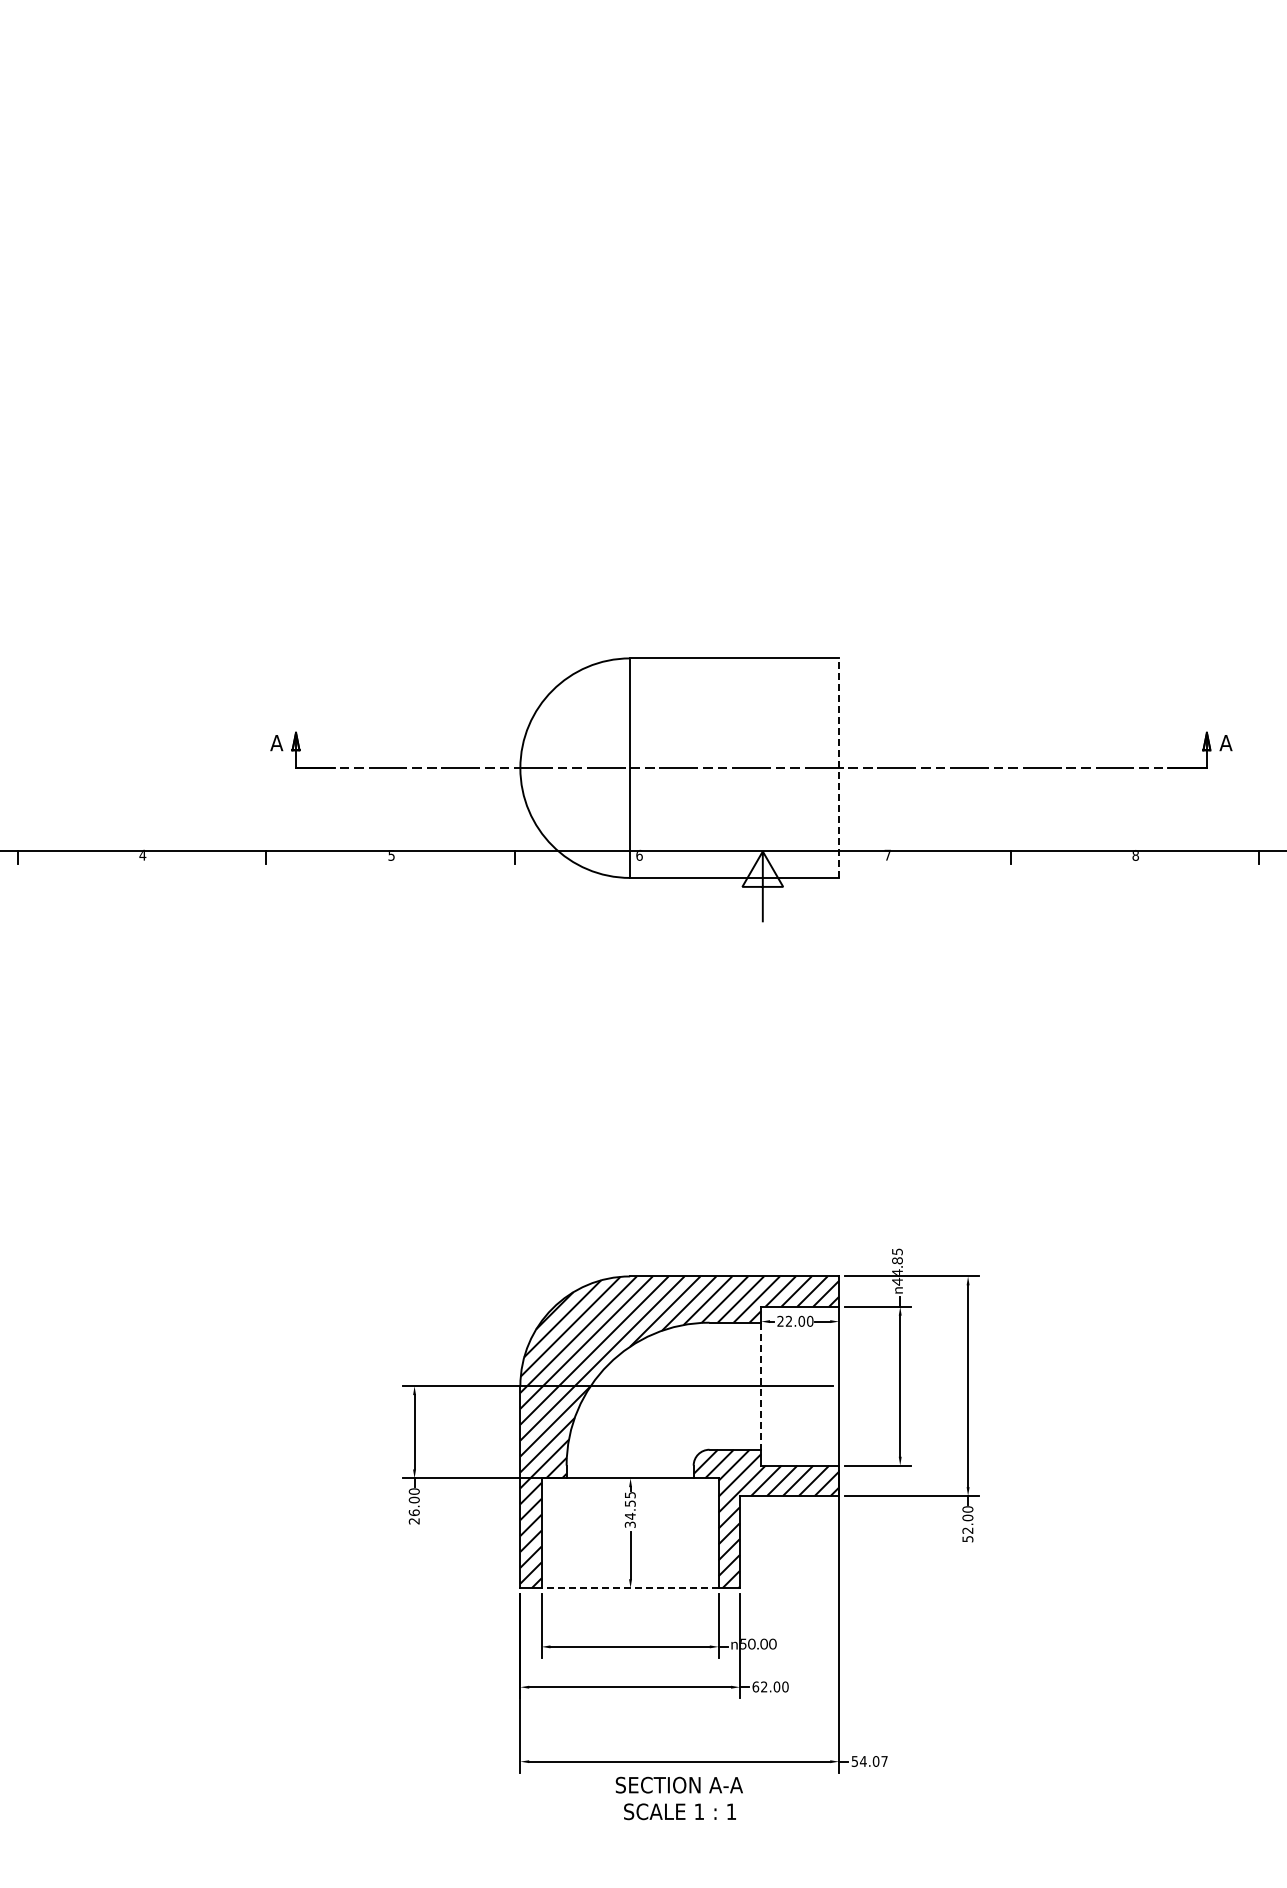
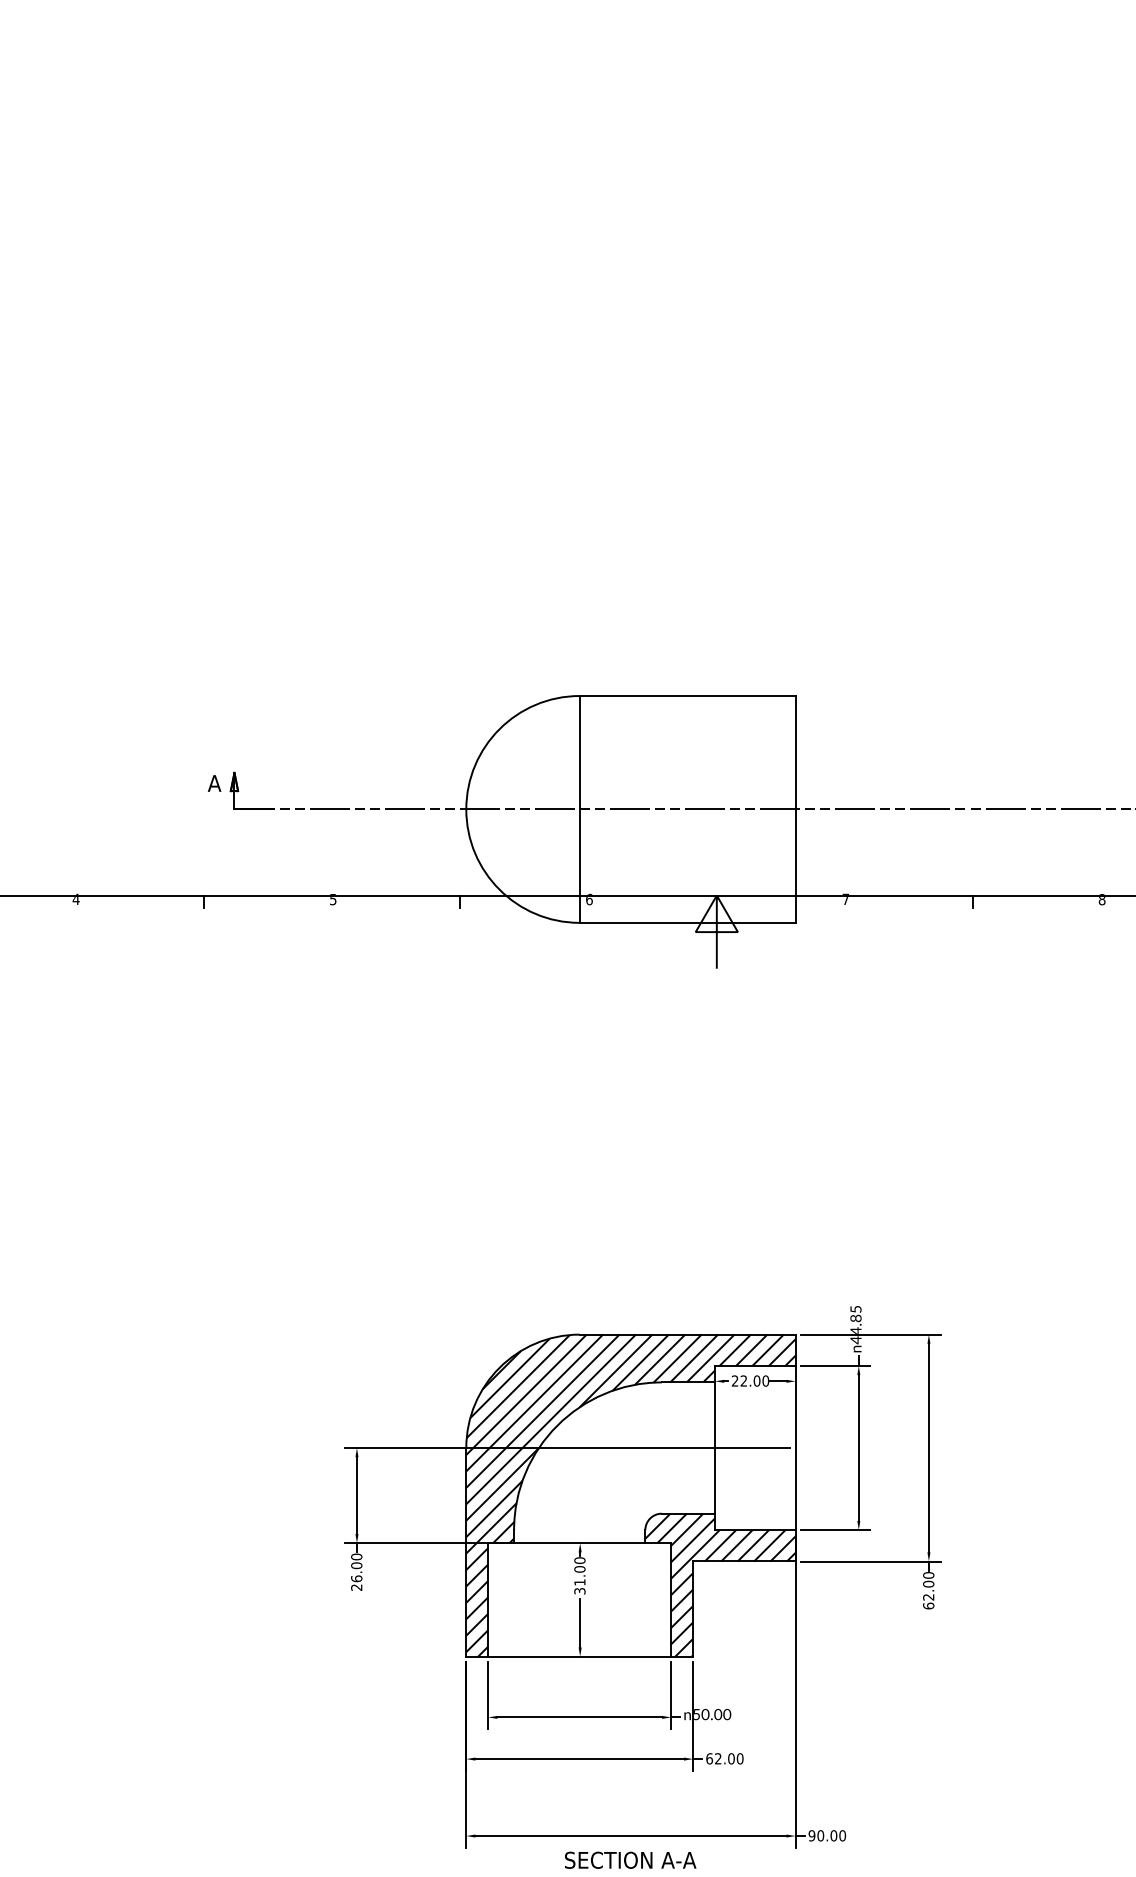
line: (839, 768) -> (796, 809), dashed -> solid
line: (761, 1386) -> (715, 1448), dashed -> solid
text: (629, 1505) -> (579, 1571), 34.55 -> 31.00
text: (967, 1538) -> (928, 1605), 52.00 -> 62.00
line: (630, 1588) -> (580, 1657), dashed -> solid
text: (869, 1761) -> (827, 1835), 54.07 -> 90.00

